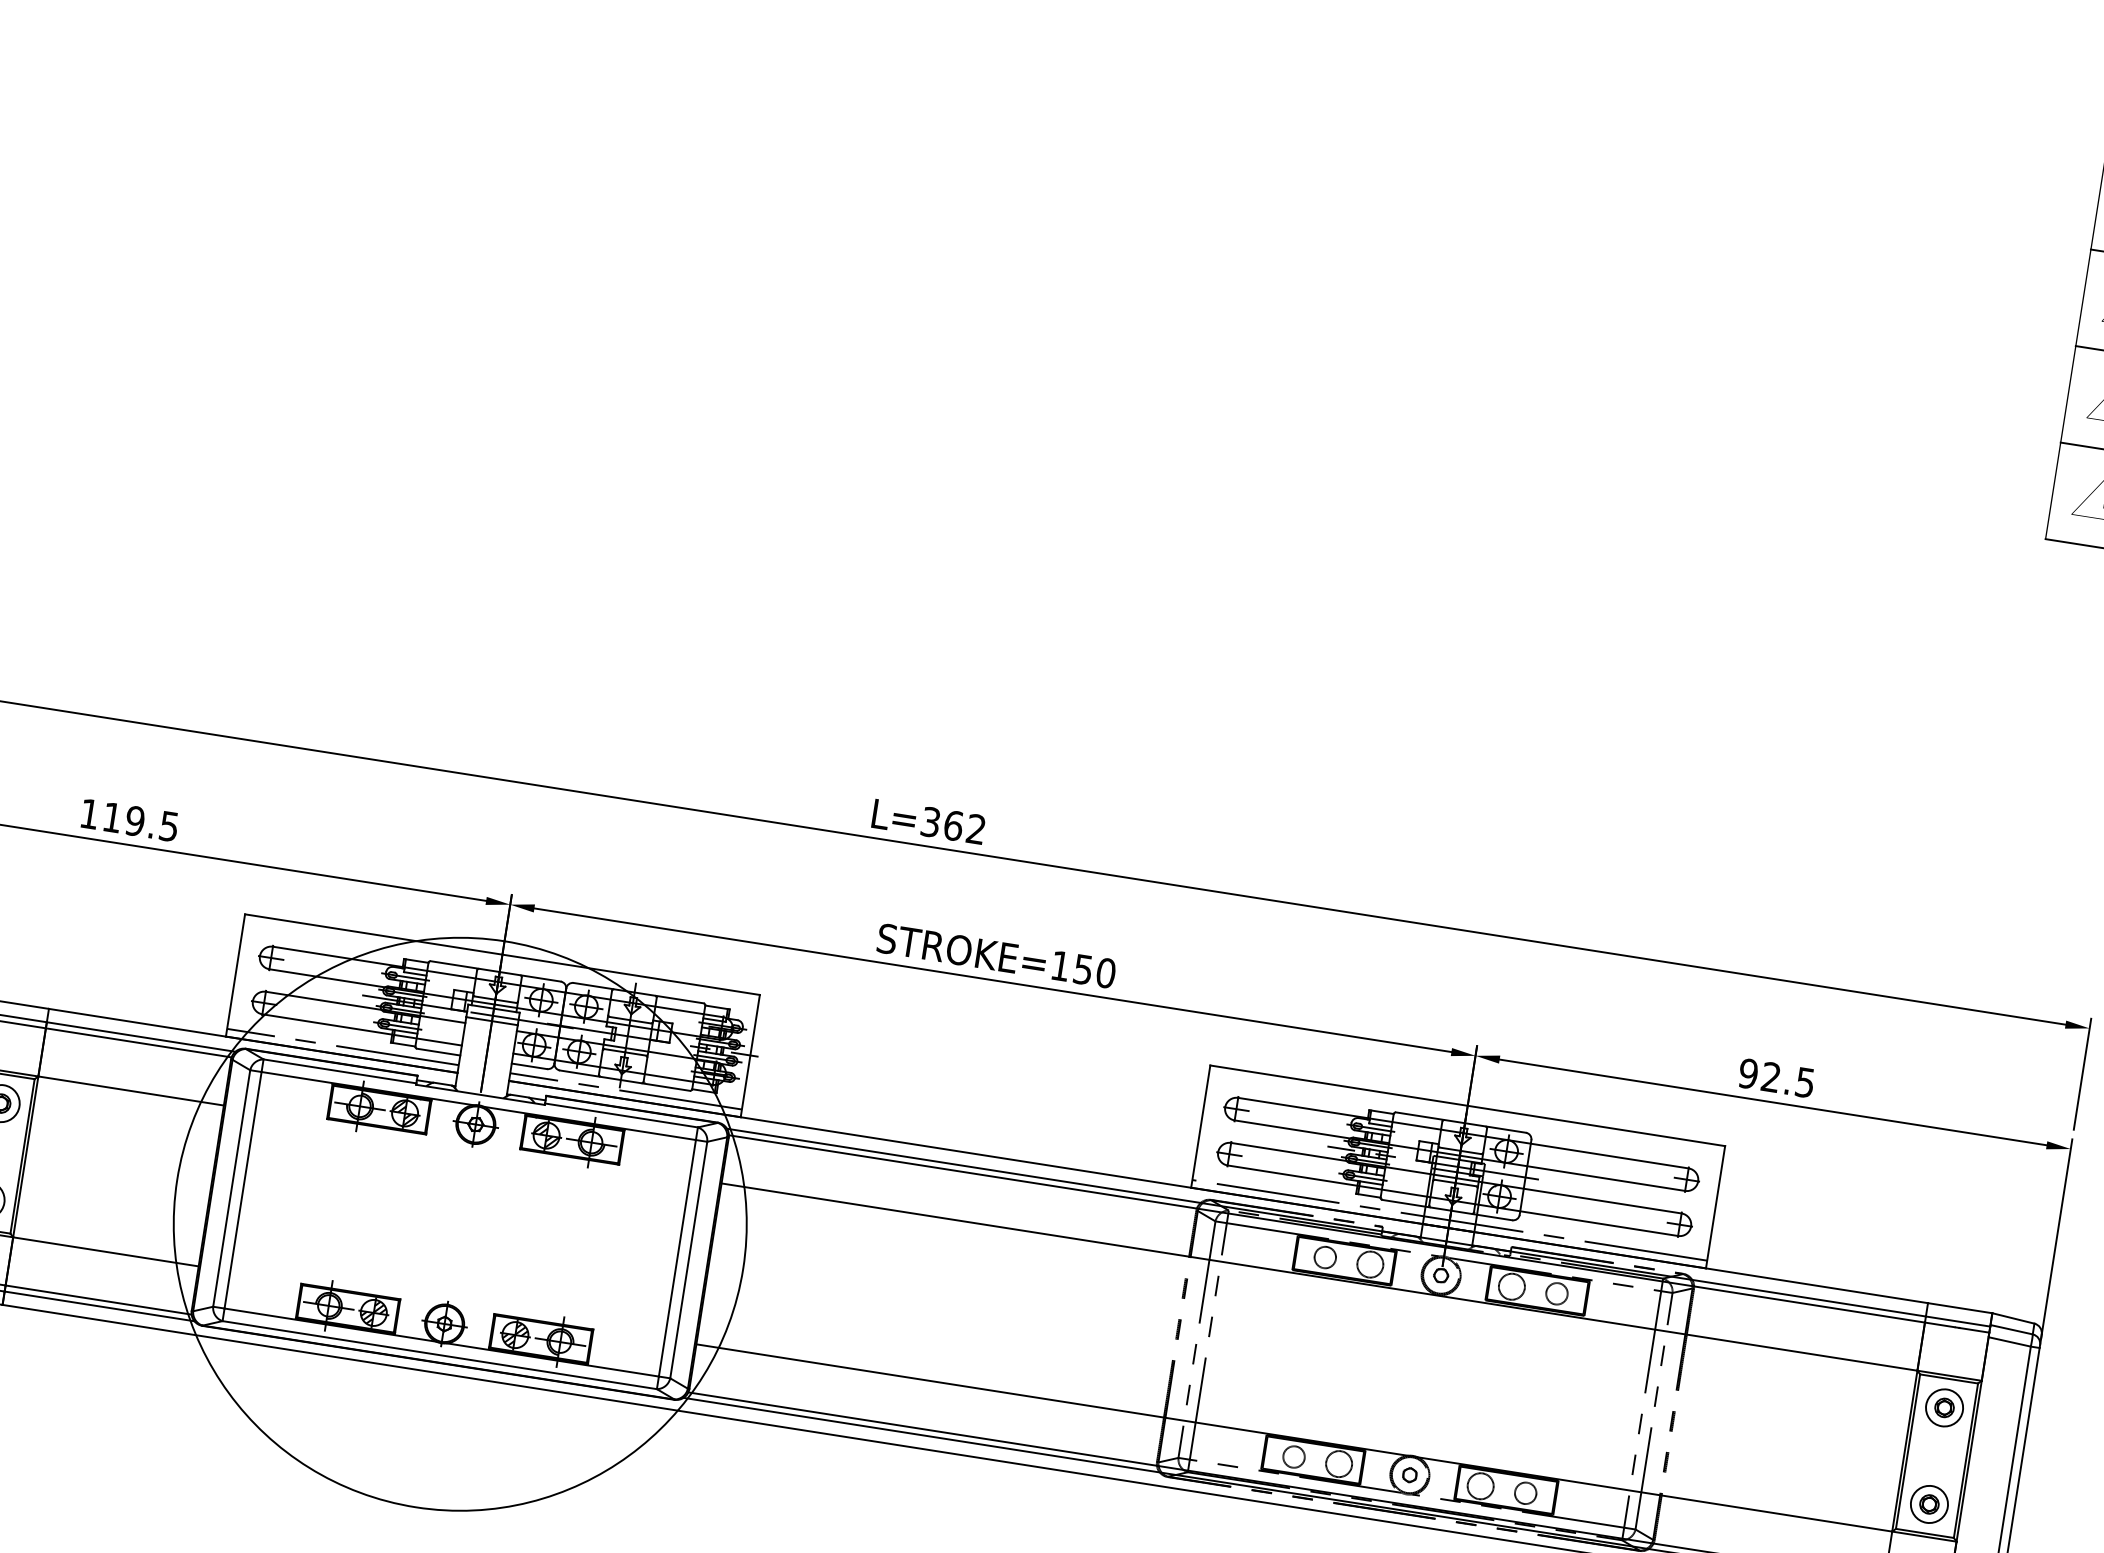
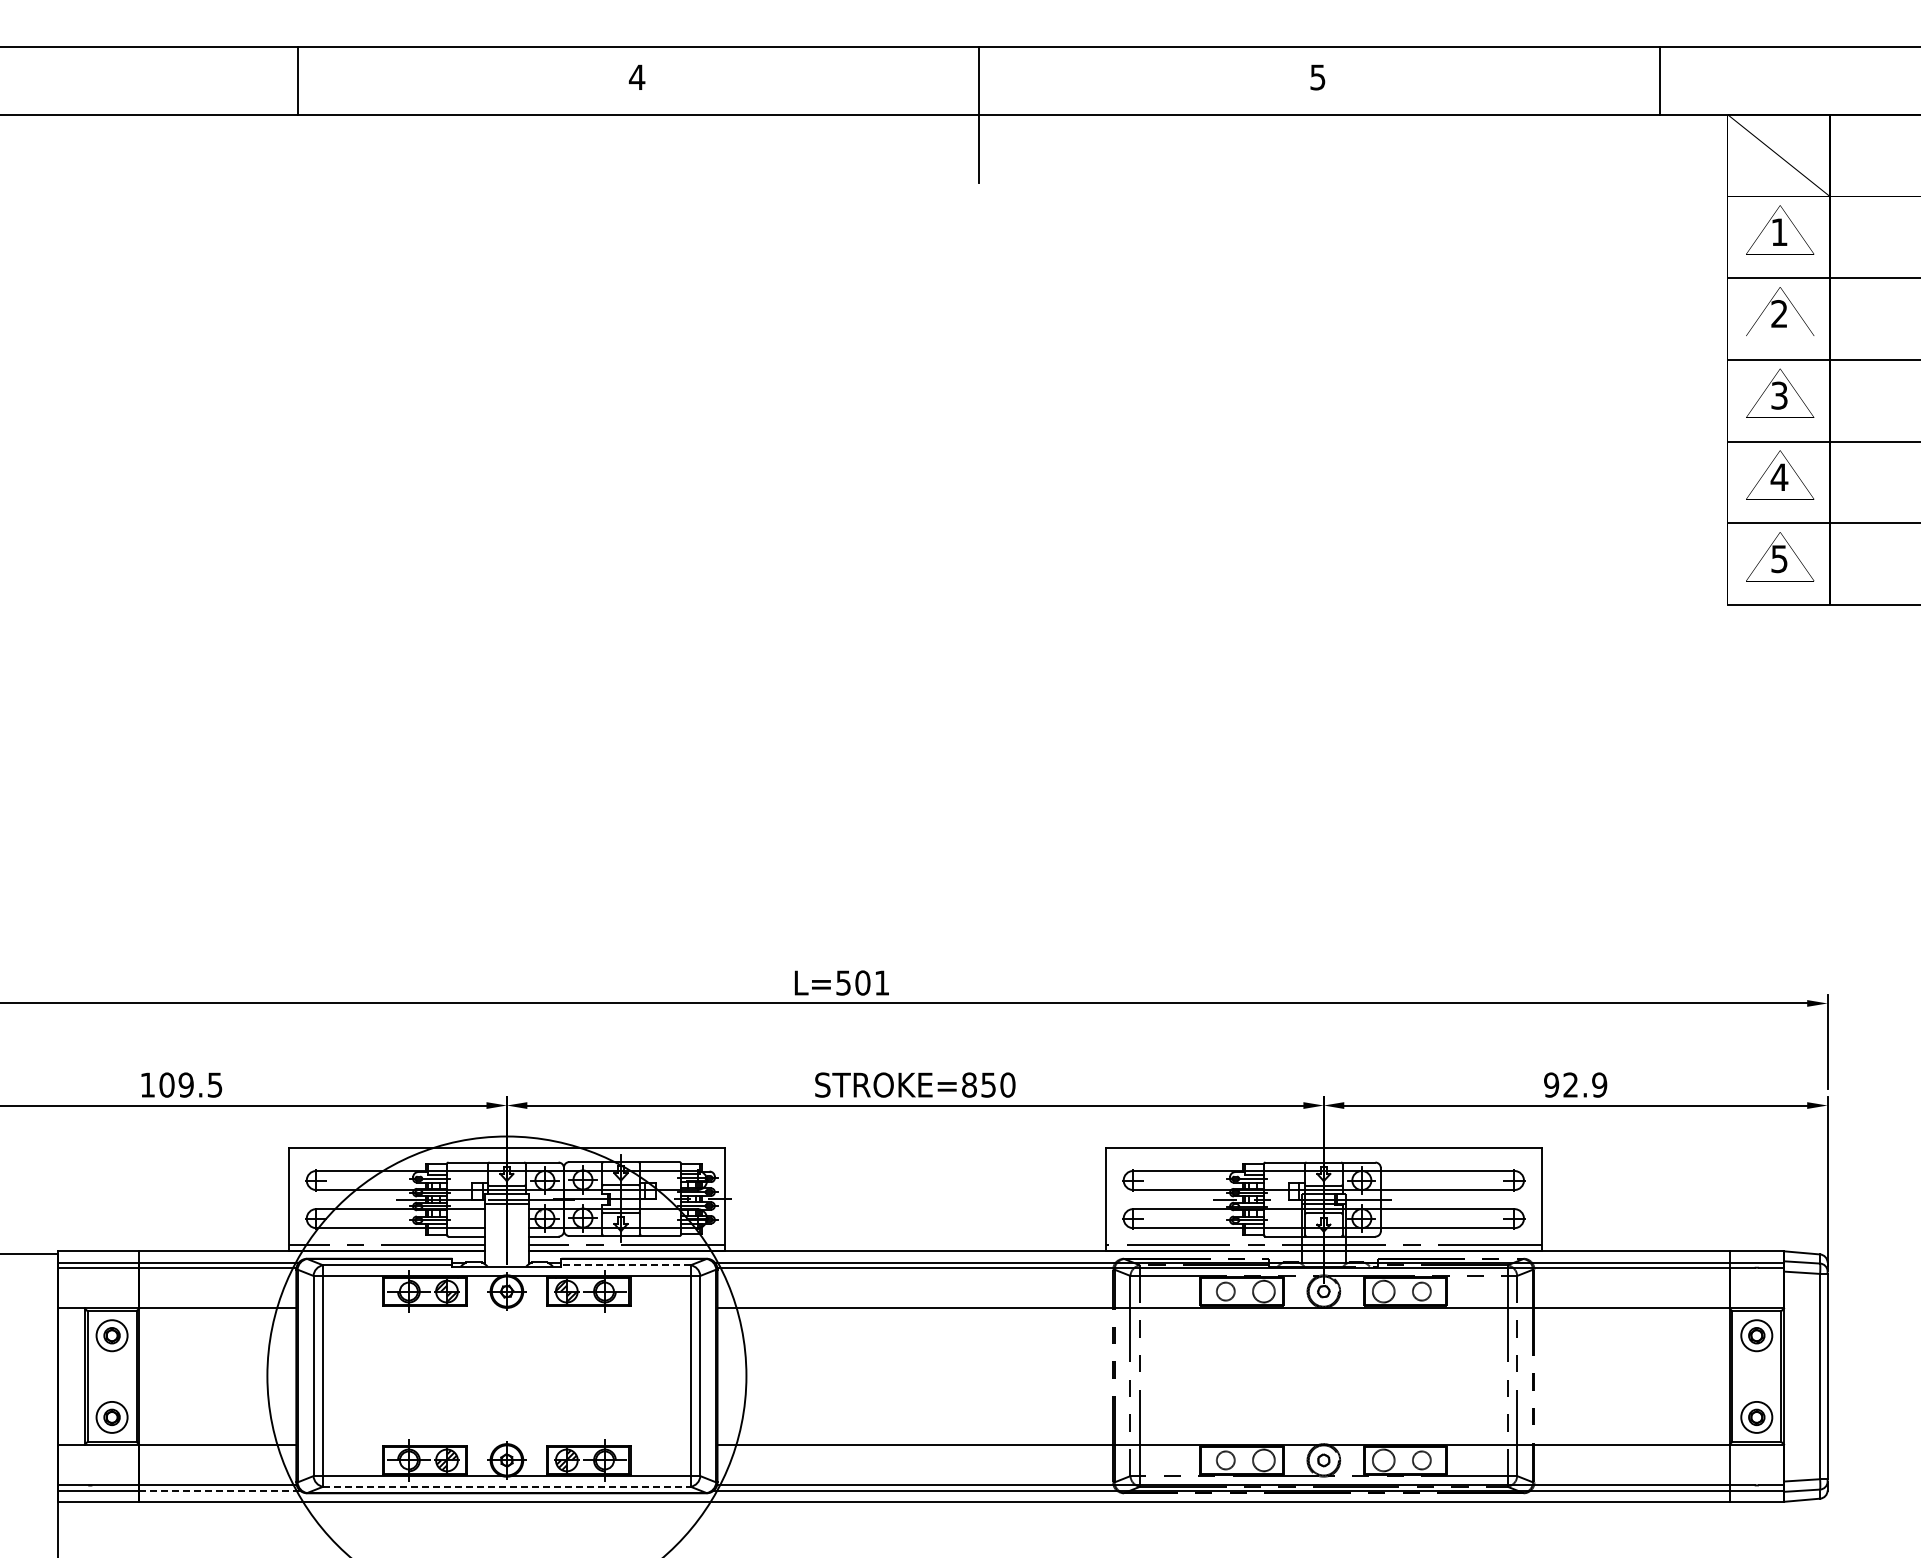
text: (111, 816) -> (166, 1084), 119.5 -> 109.5
text: (953, 825) -> (862, 982), L=362 -> L=501
text: (1060, 965) -> (969, 1084), STROKE=150 -> STROKE=850
text: (1805, 1081) -> (1599, 1084), 92.5 -> 92.9
line: (621, 1115) -> (626, 1265), solid -> dashed
line: (100, 1306) -> (220, 1490), solid -> dashed
line: (439, 1354) -> (506, 1486), solid -> dashed

